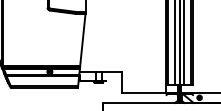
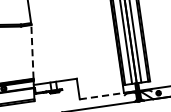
line: (82, 39) -> (32, 51), solid -> dashed
line: (144, 92) -> (102, 95), solid -> dashed

